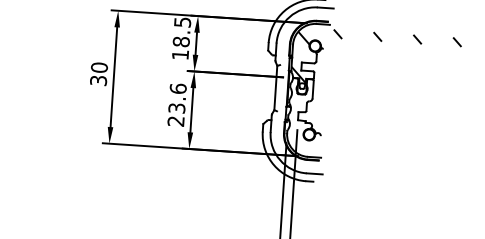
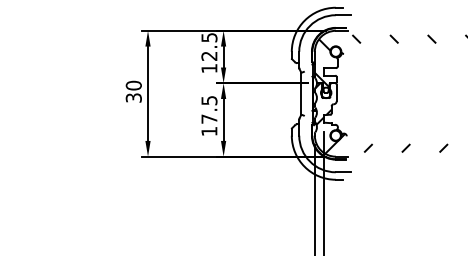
text: (181, 41) -> (209, 55), 18.5 -> 12.5
text: (177, 104) -> (209, 115), 23.6 -> 17.5
hatch: (358, 119) -> (381, 118), added

